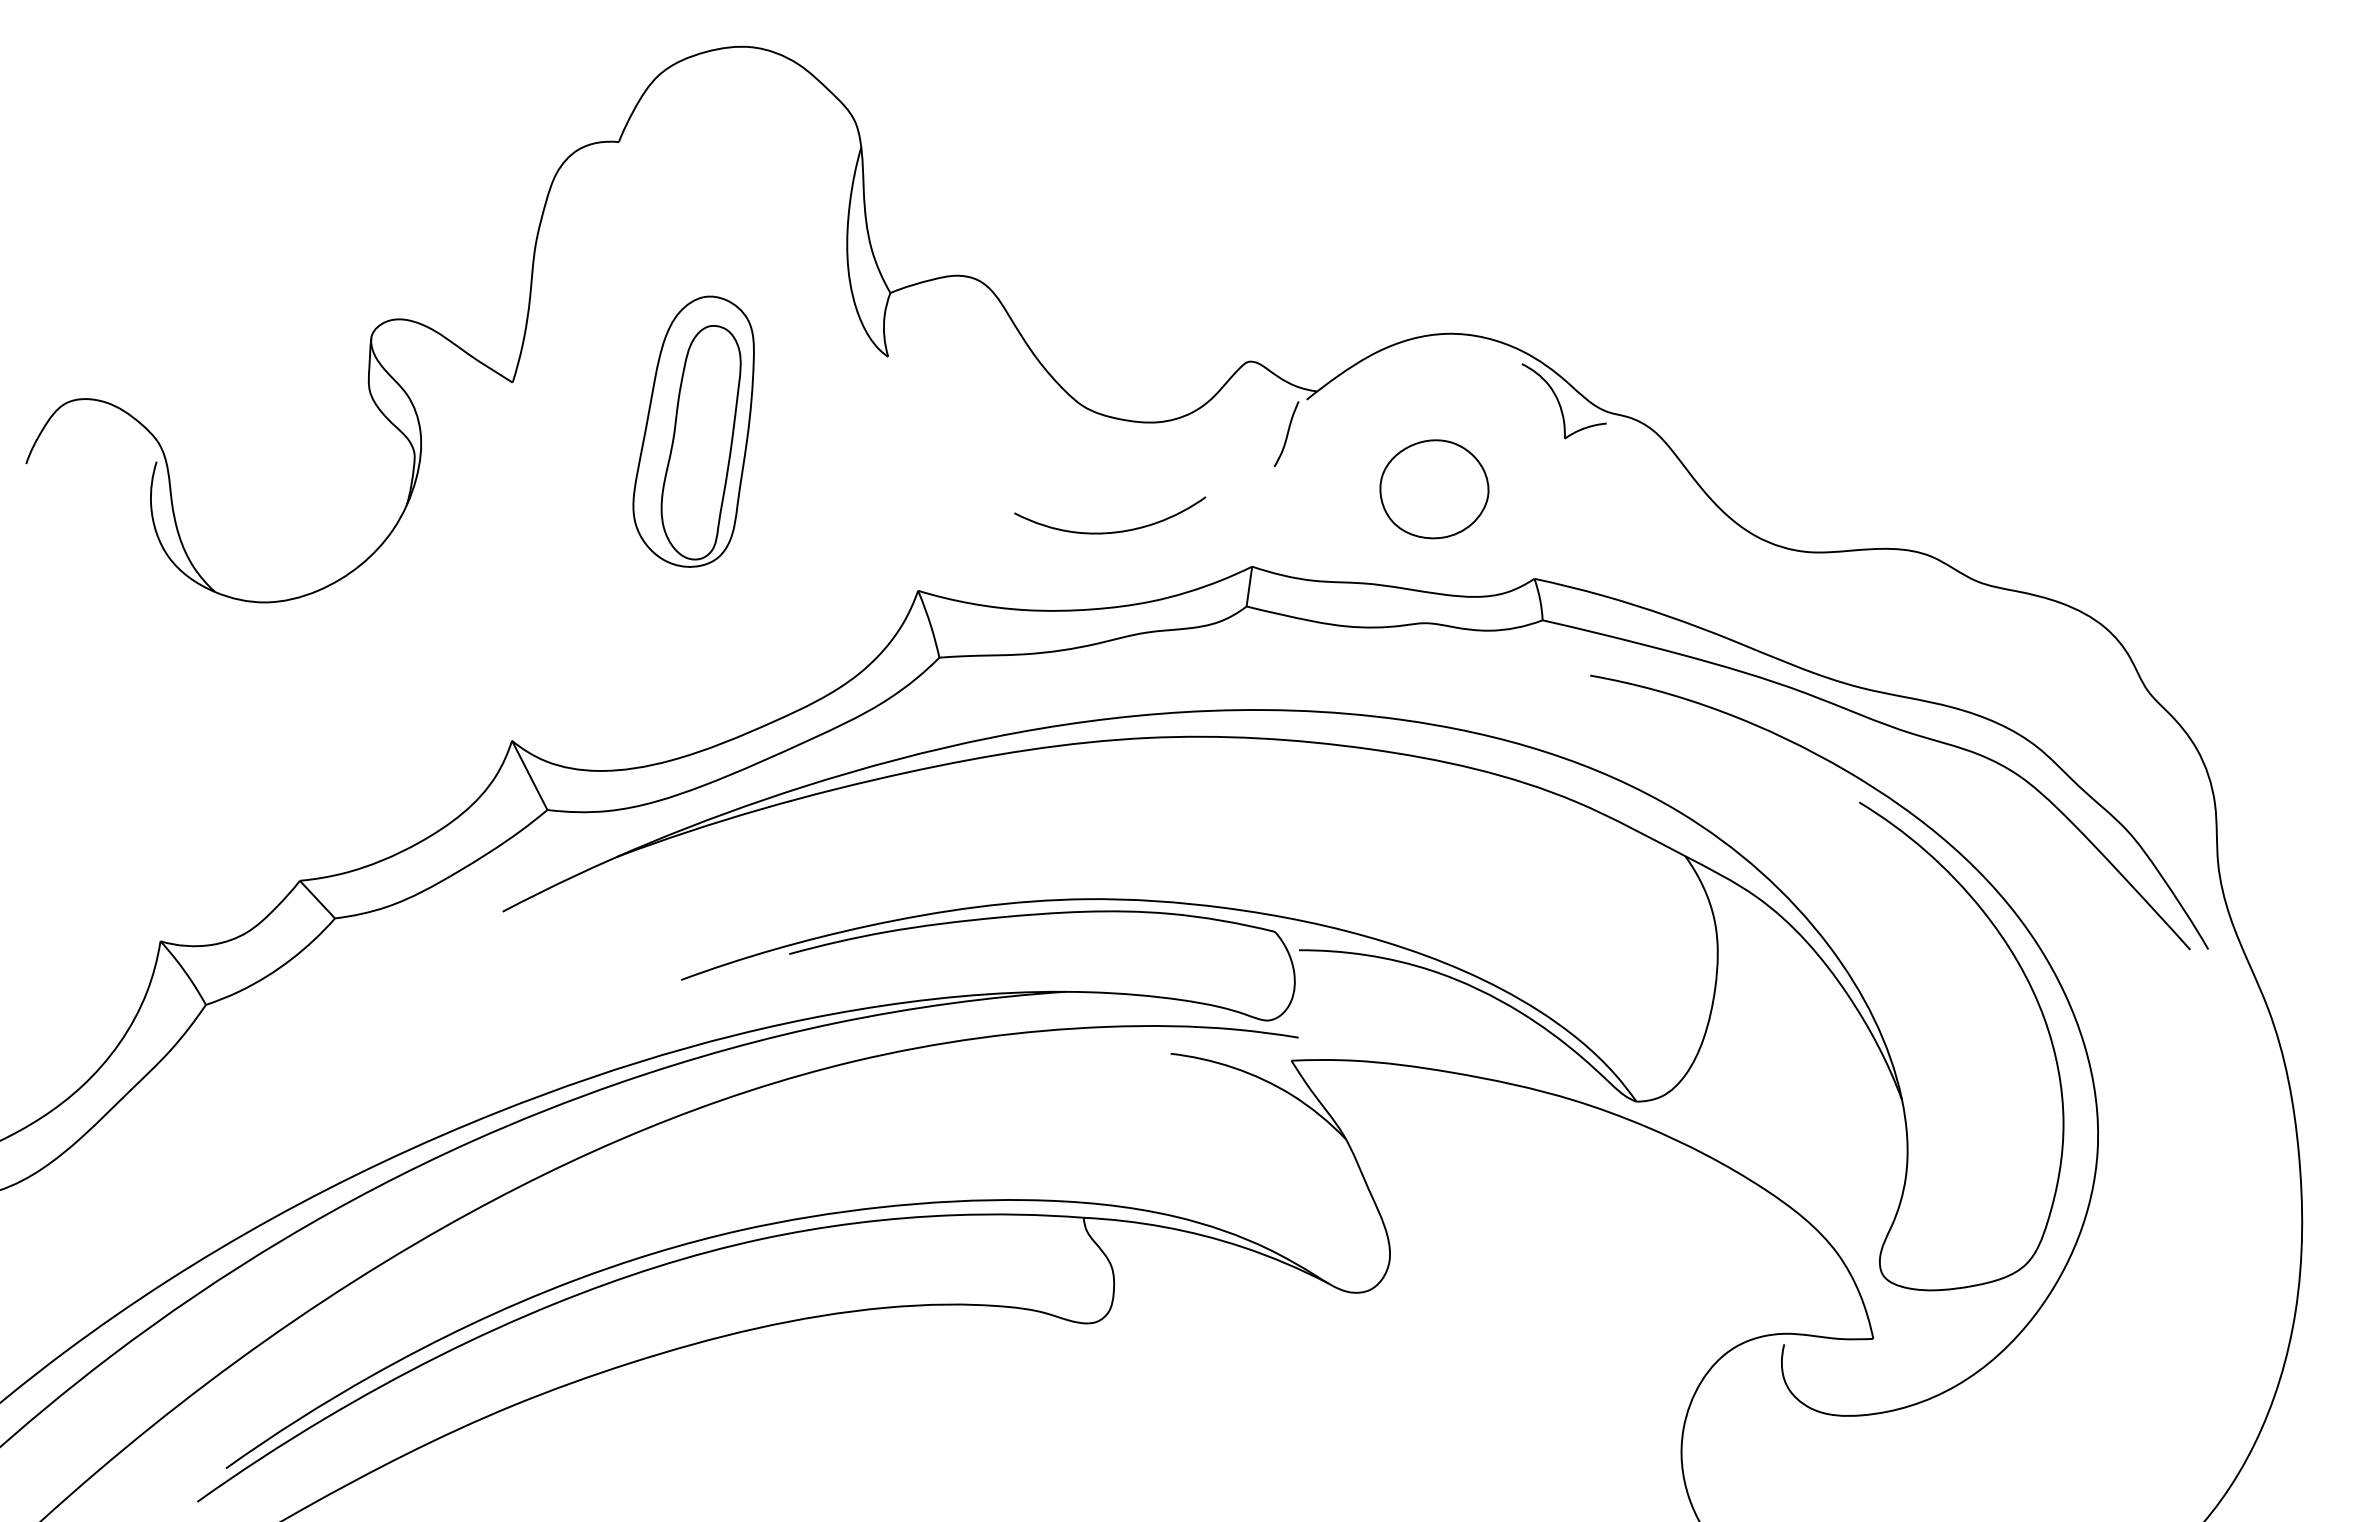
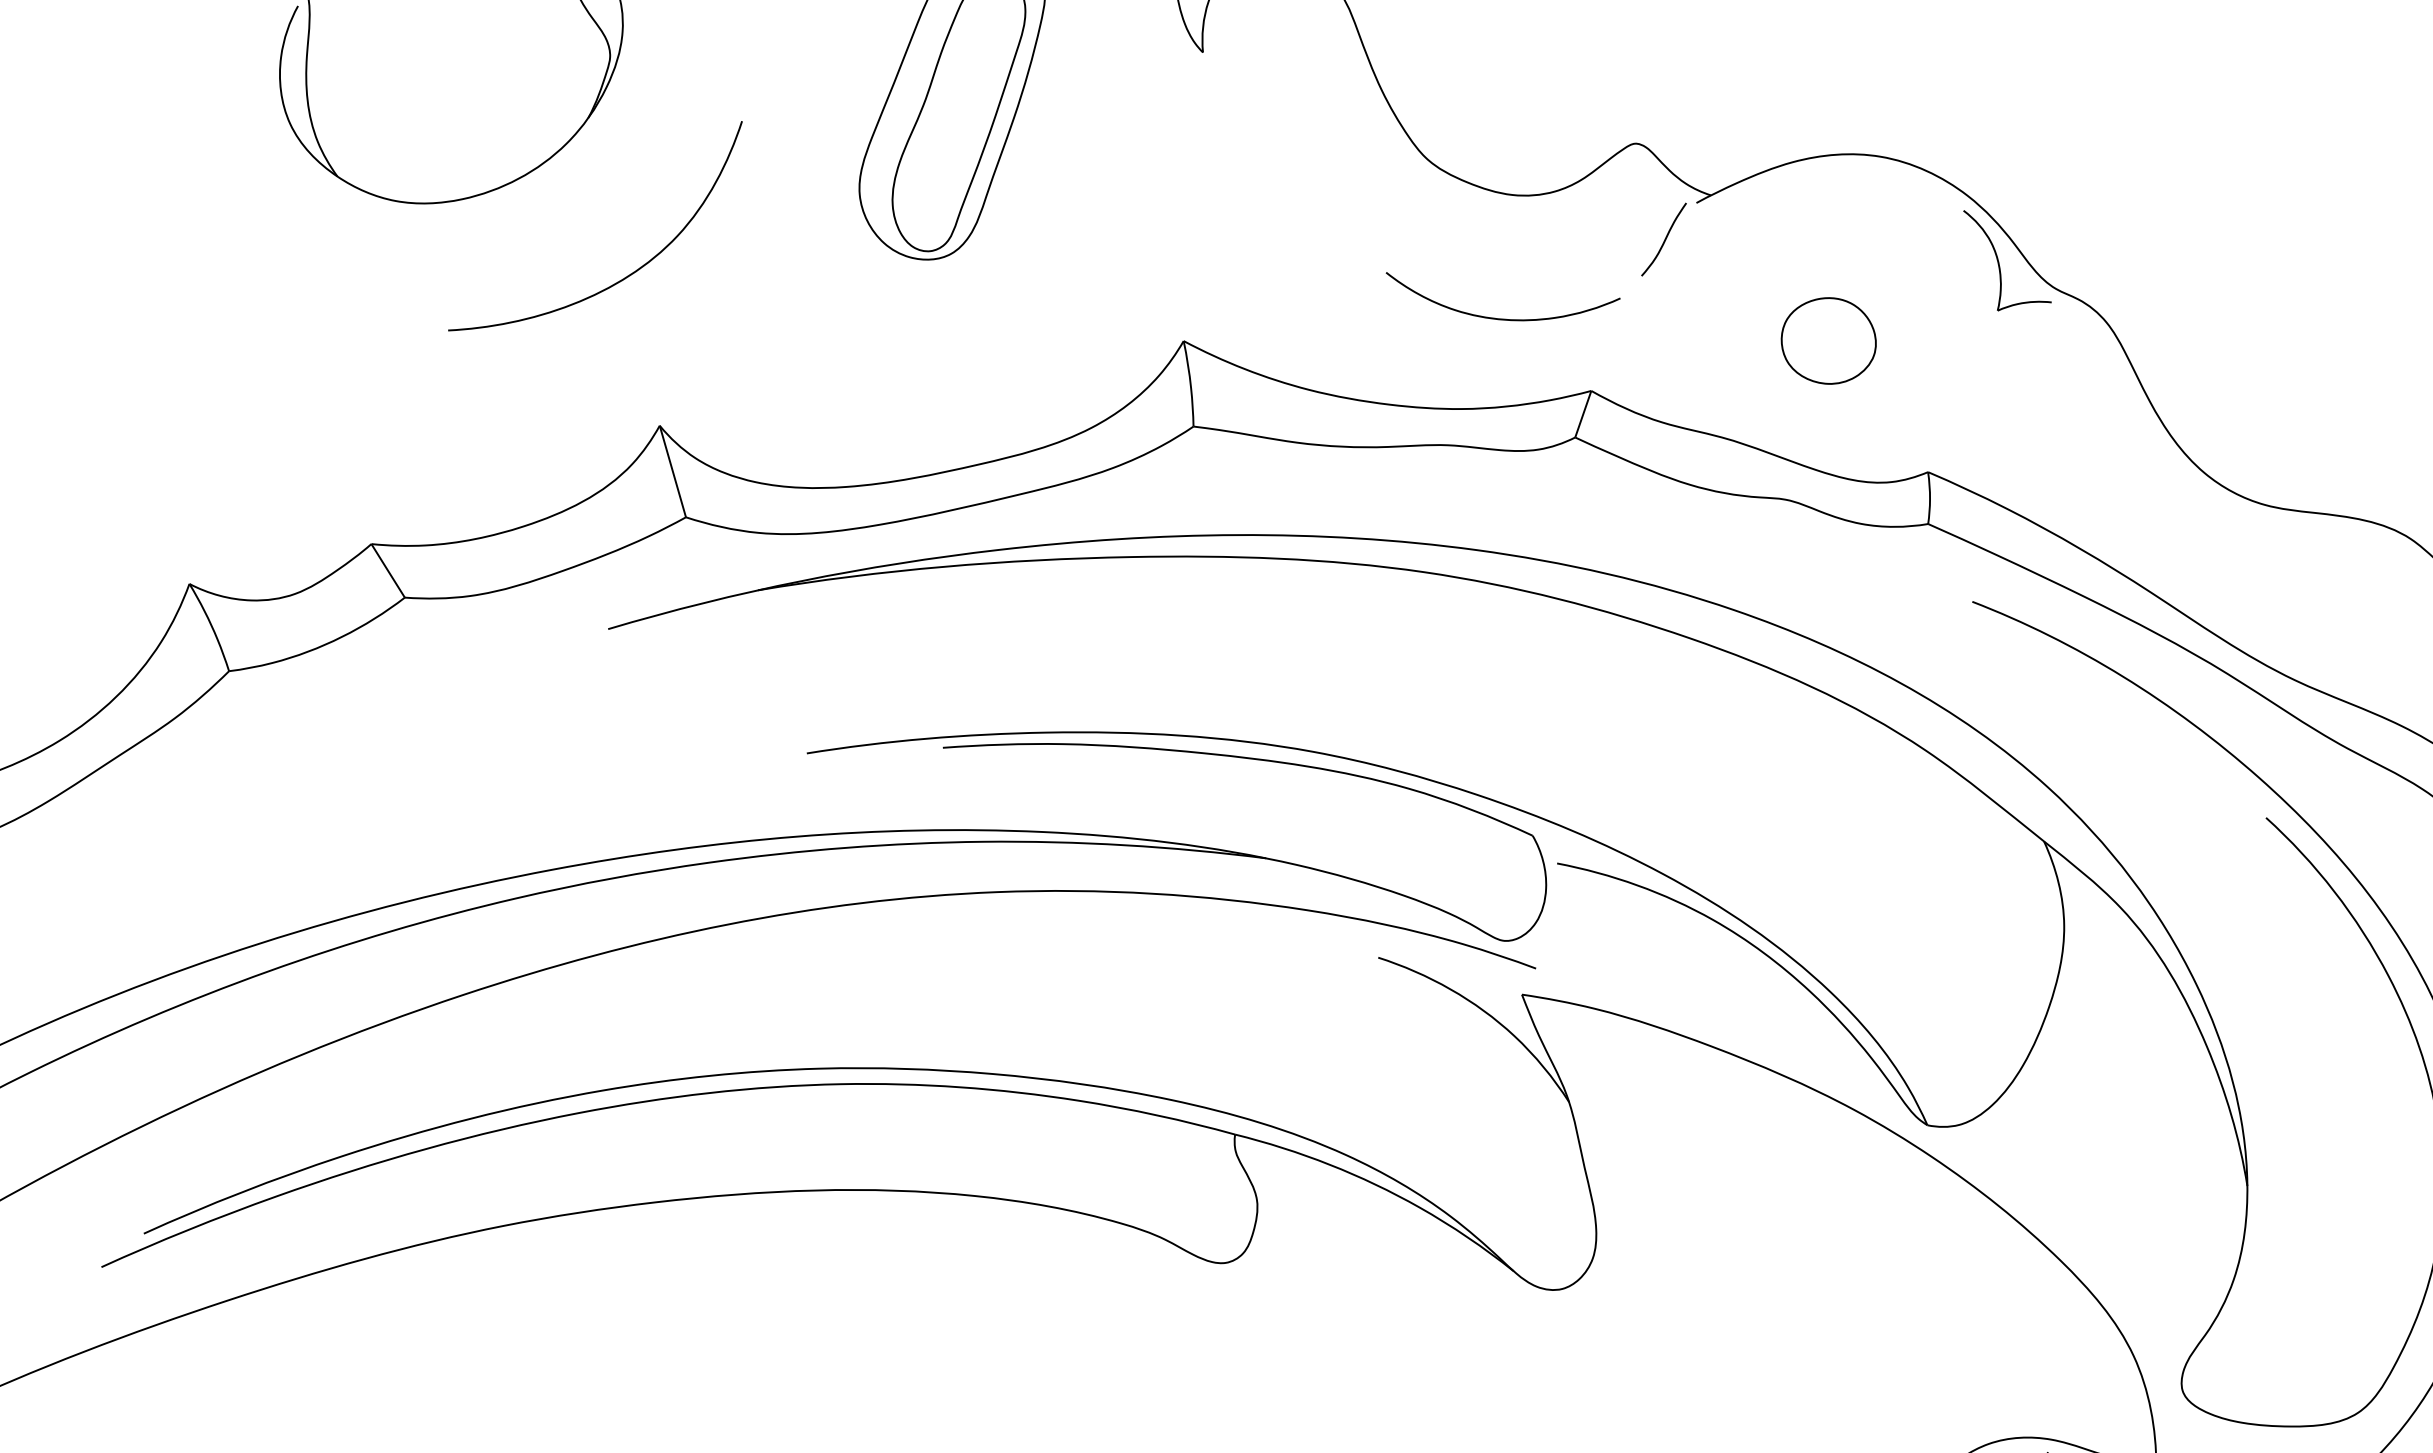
part: (1434, 489) -> (1828, 341), size x0.71
curve: (1112, 531) -> (1499, 317), moved
curve: (462, 625) -> (627, 275), added

